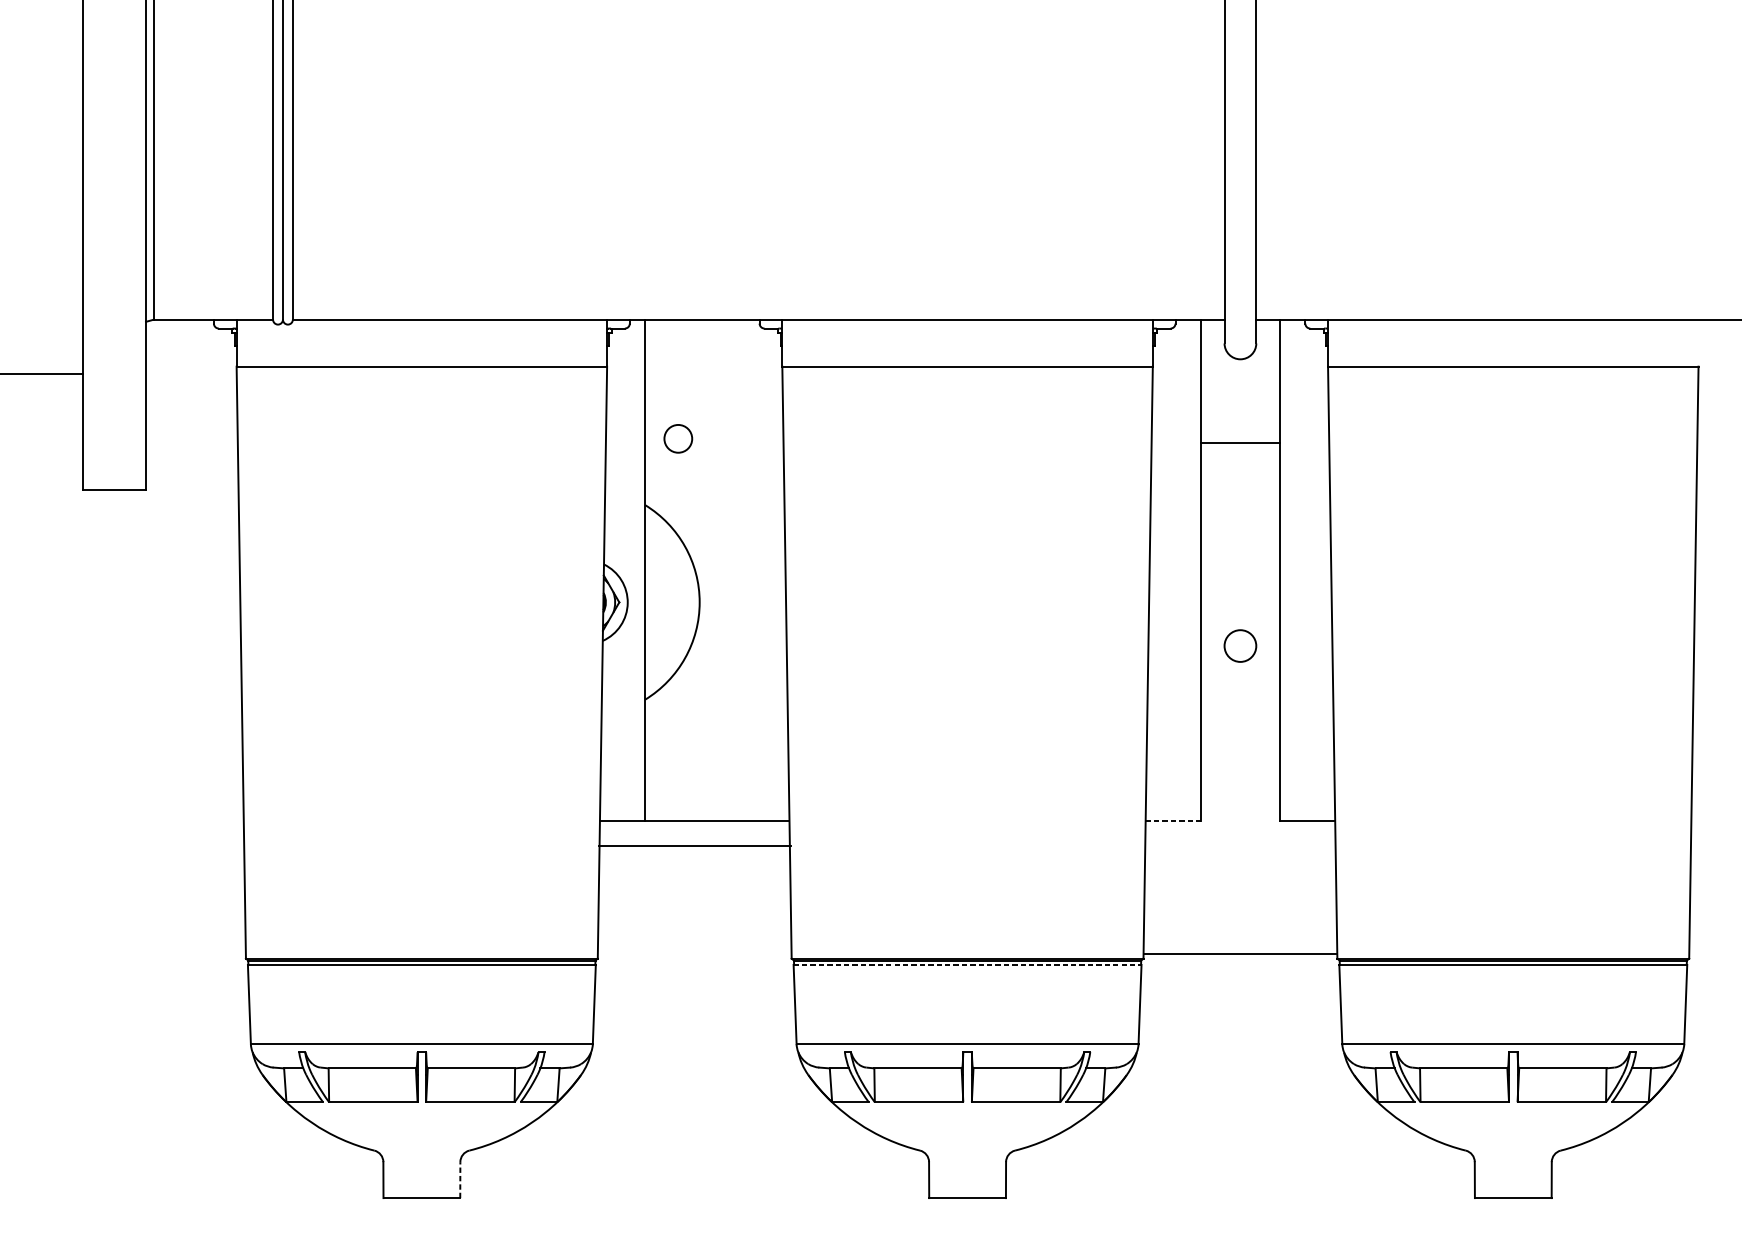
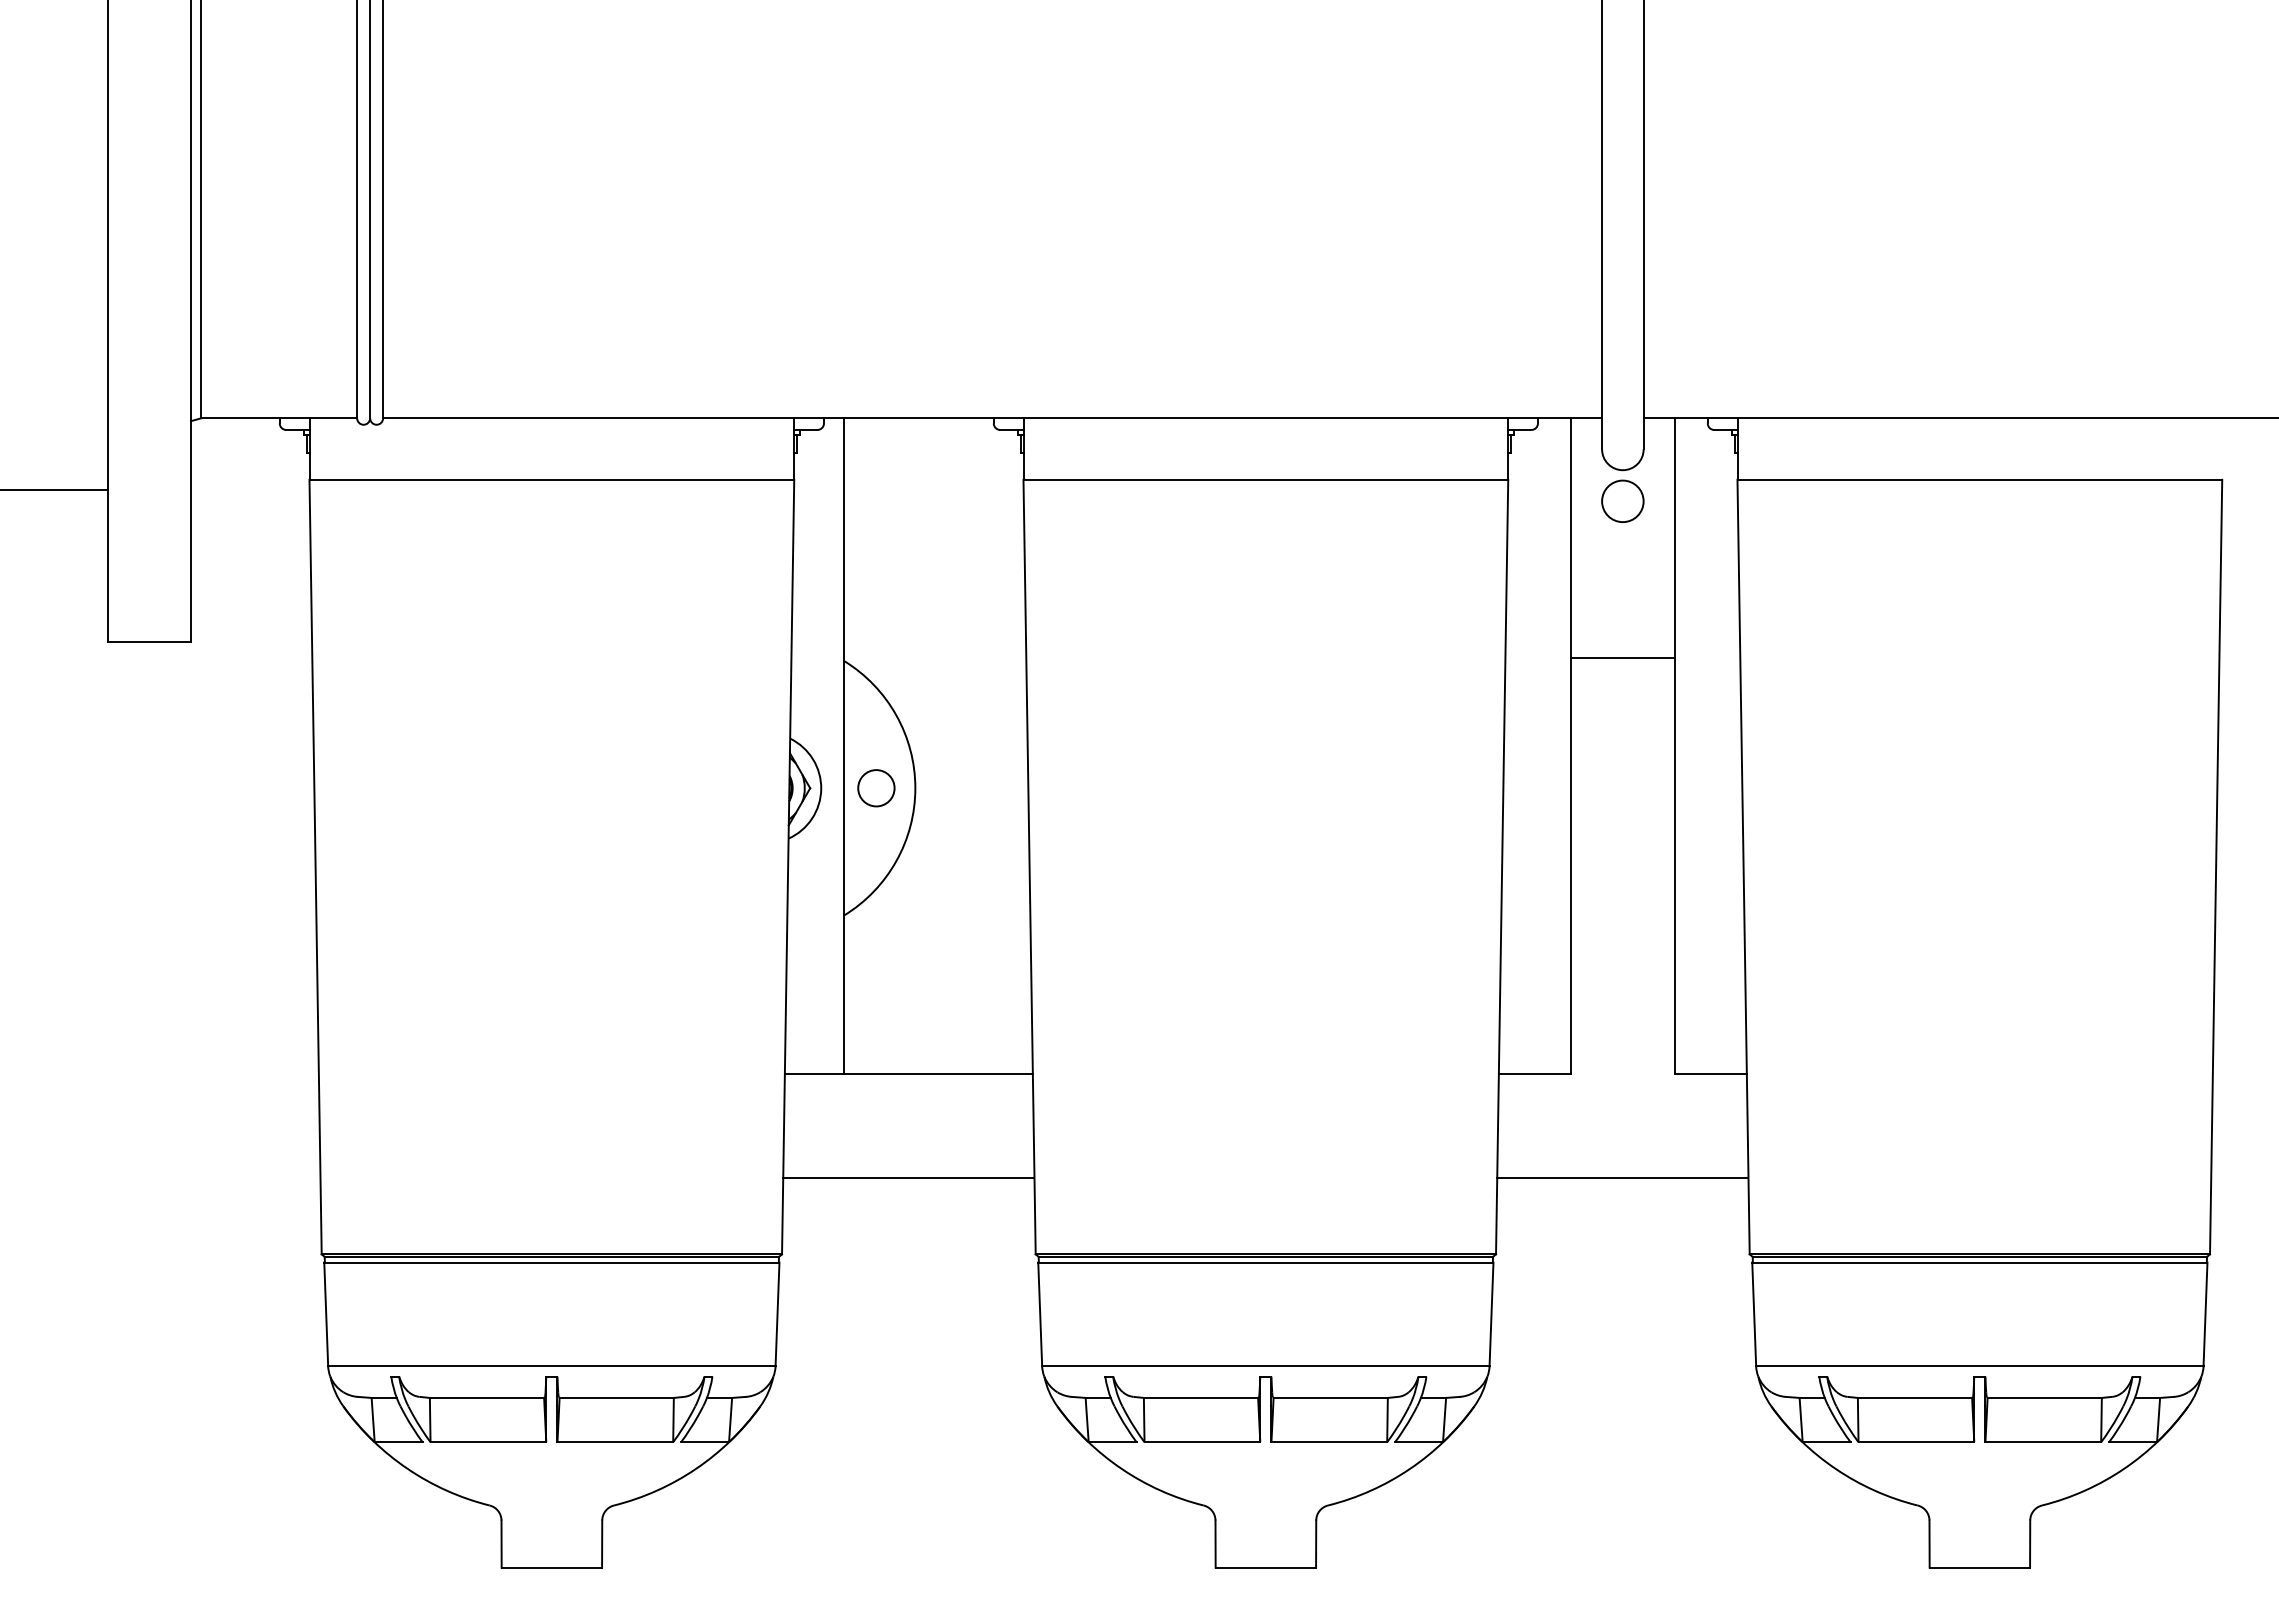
circle: (678, 439) -> (876, 788), moved
line: (1240, 442) -> (1622, 658), moved
circle: (1240, 645) -> (1622, 500), moved
line: (1173, 820) -> (1535, 1073), dashed -> solid
line: (694, 845) -> (908, 1177), moved
line: (1240, 953) -> (1622, 1177), moved
line: (967, 964) -> (1265, 1262), dashed -> solid
line: (460, 1180) -> (602, 1544), dashed -> solid

